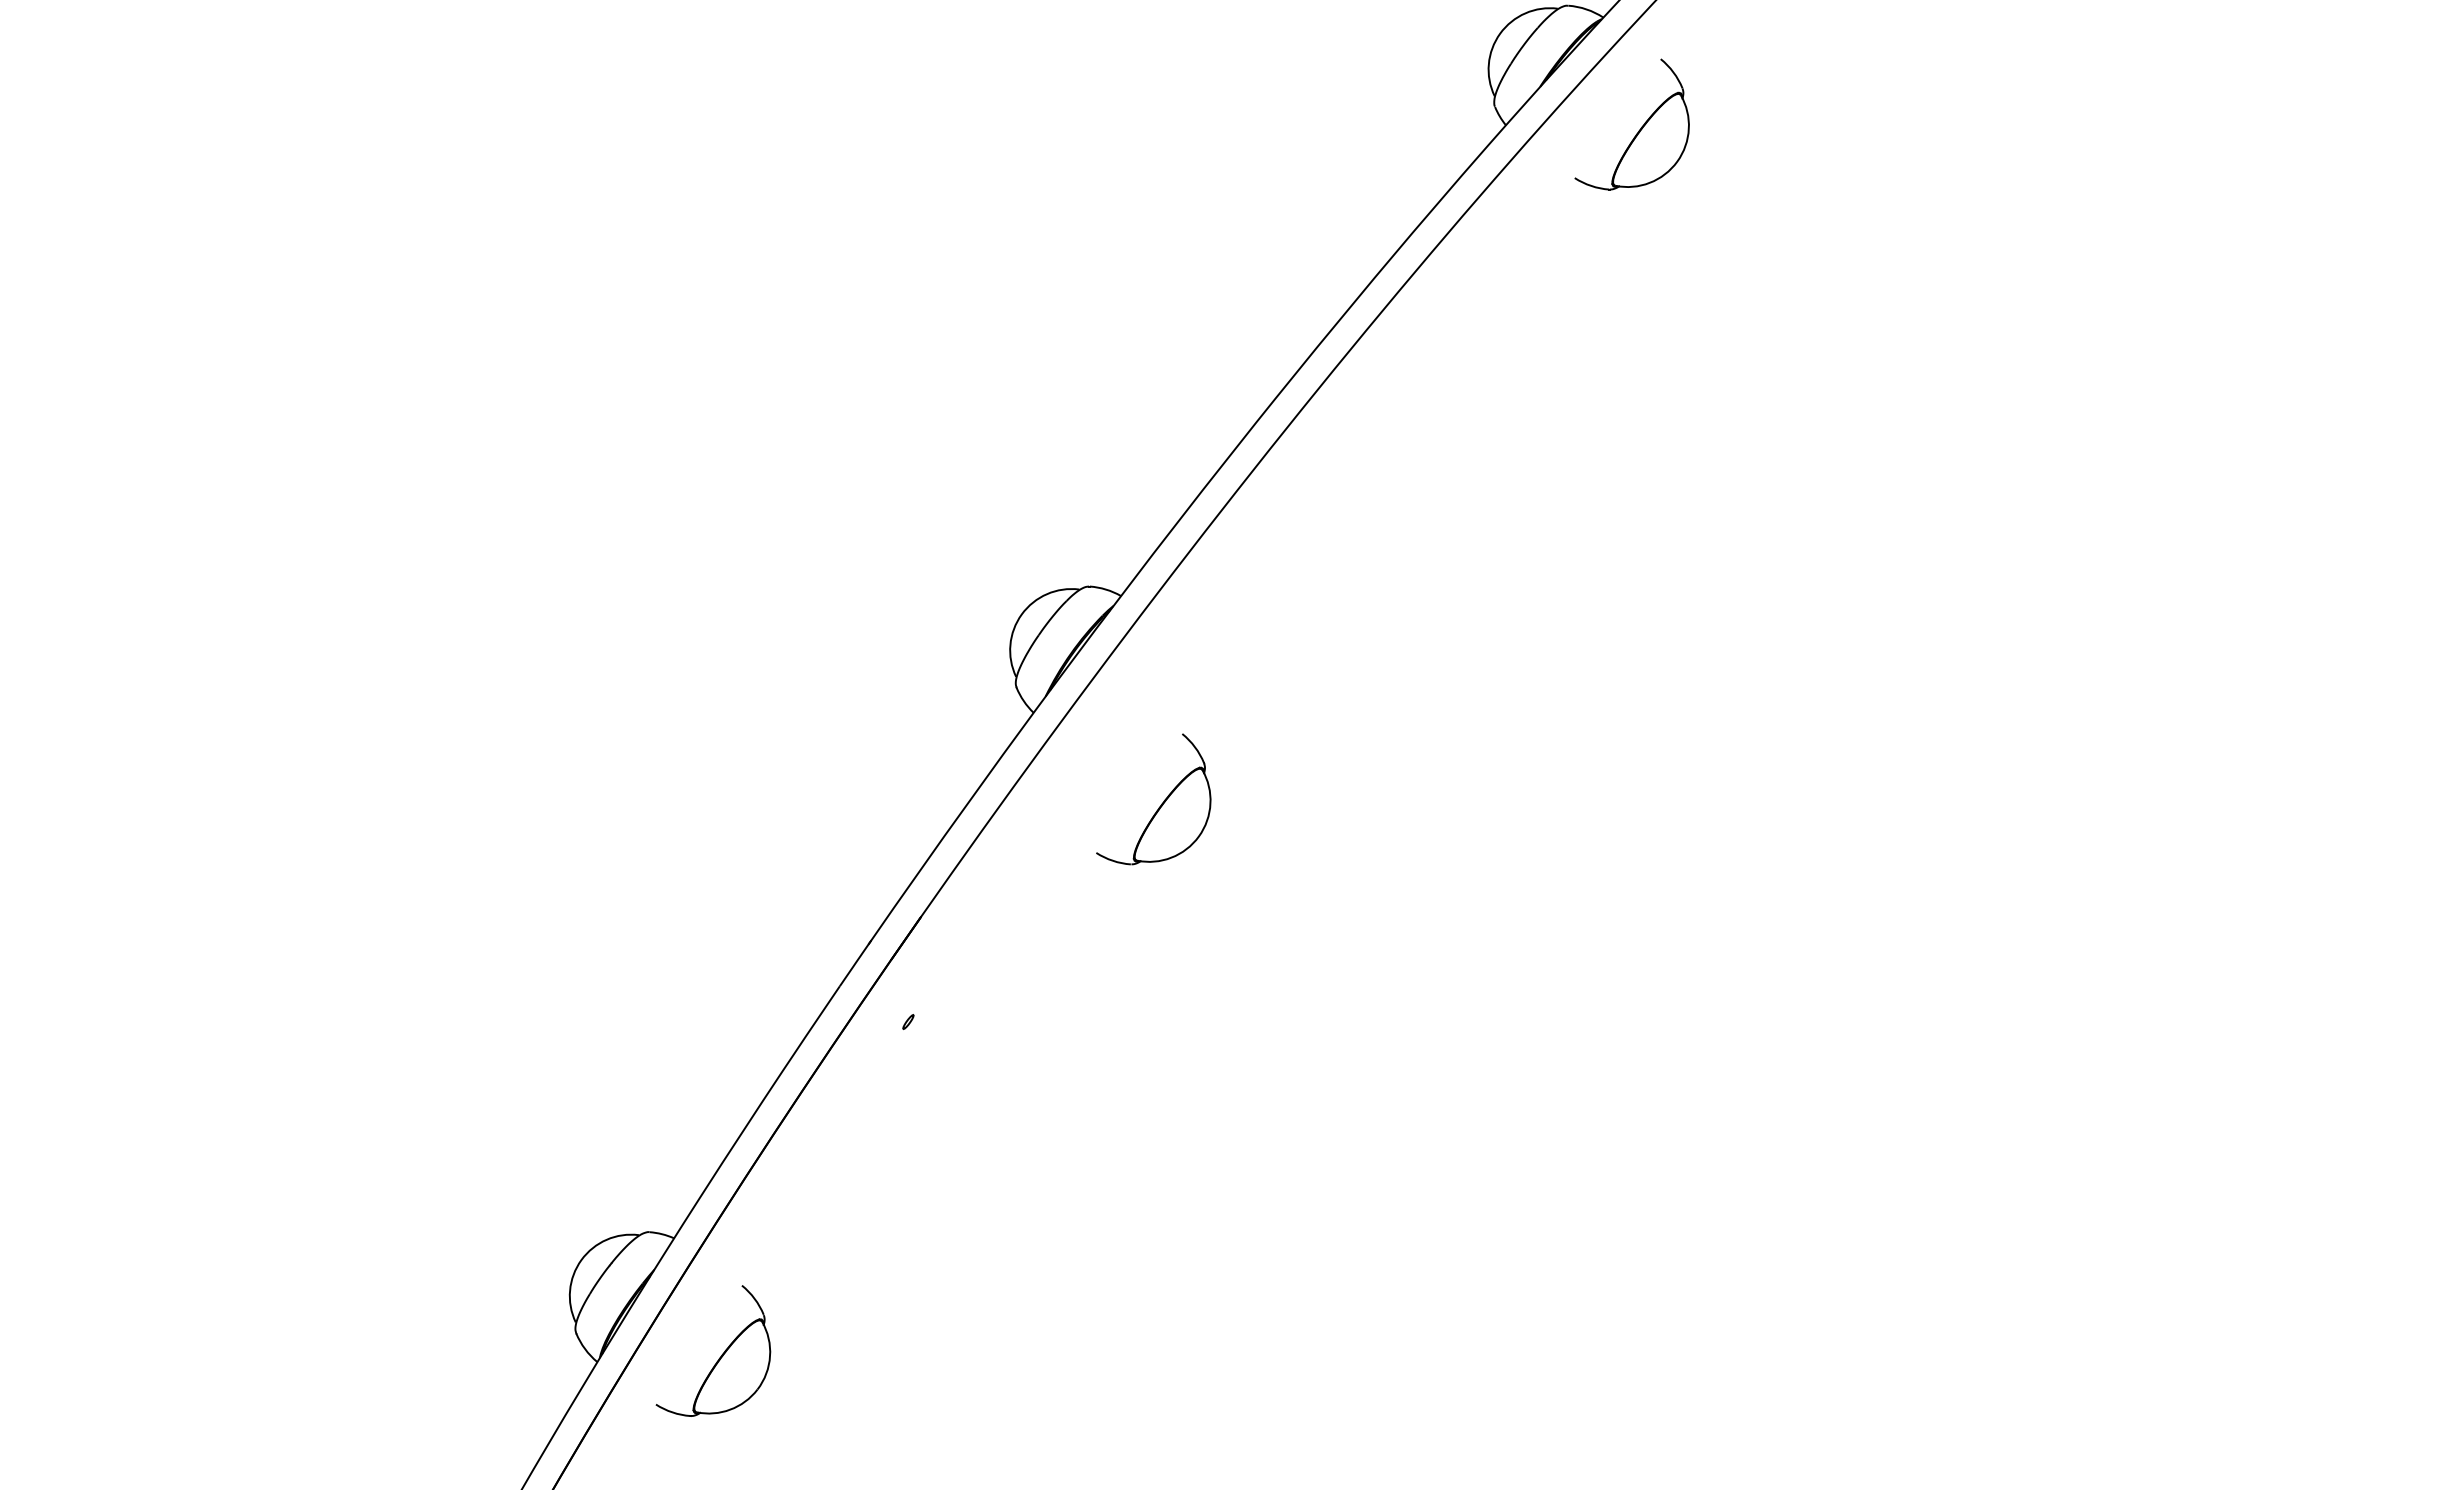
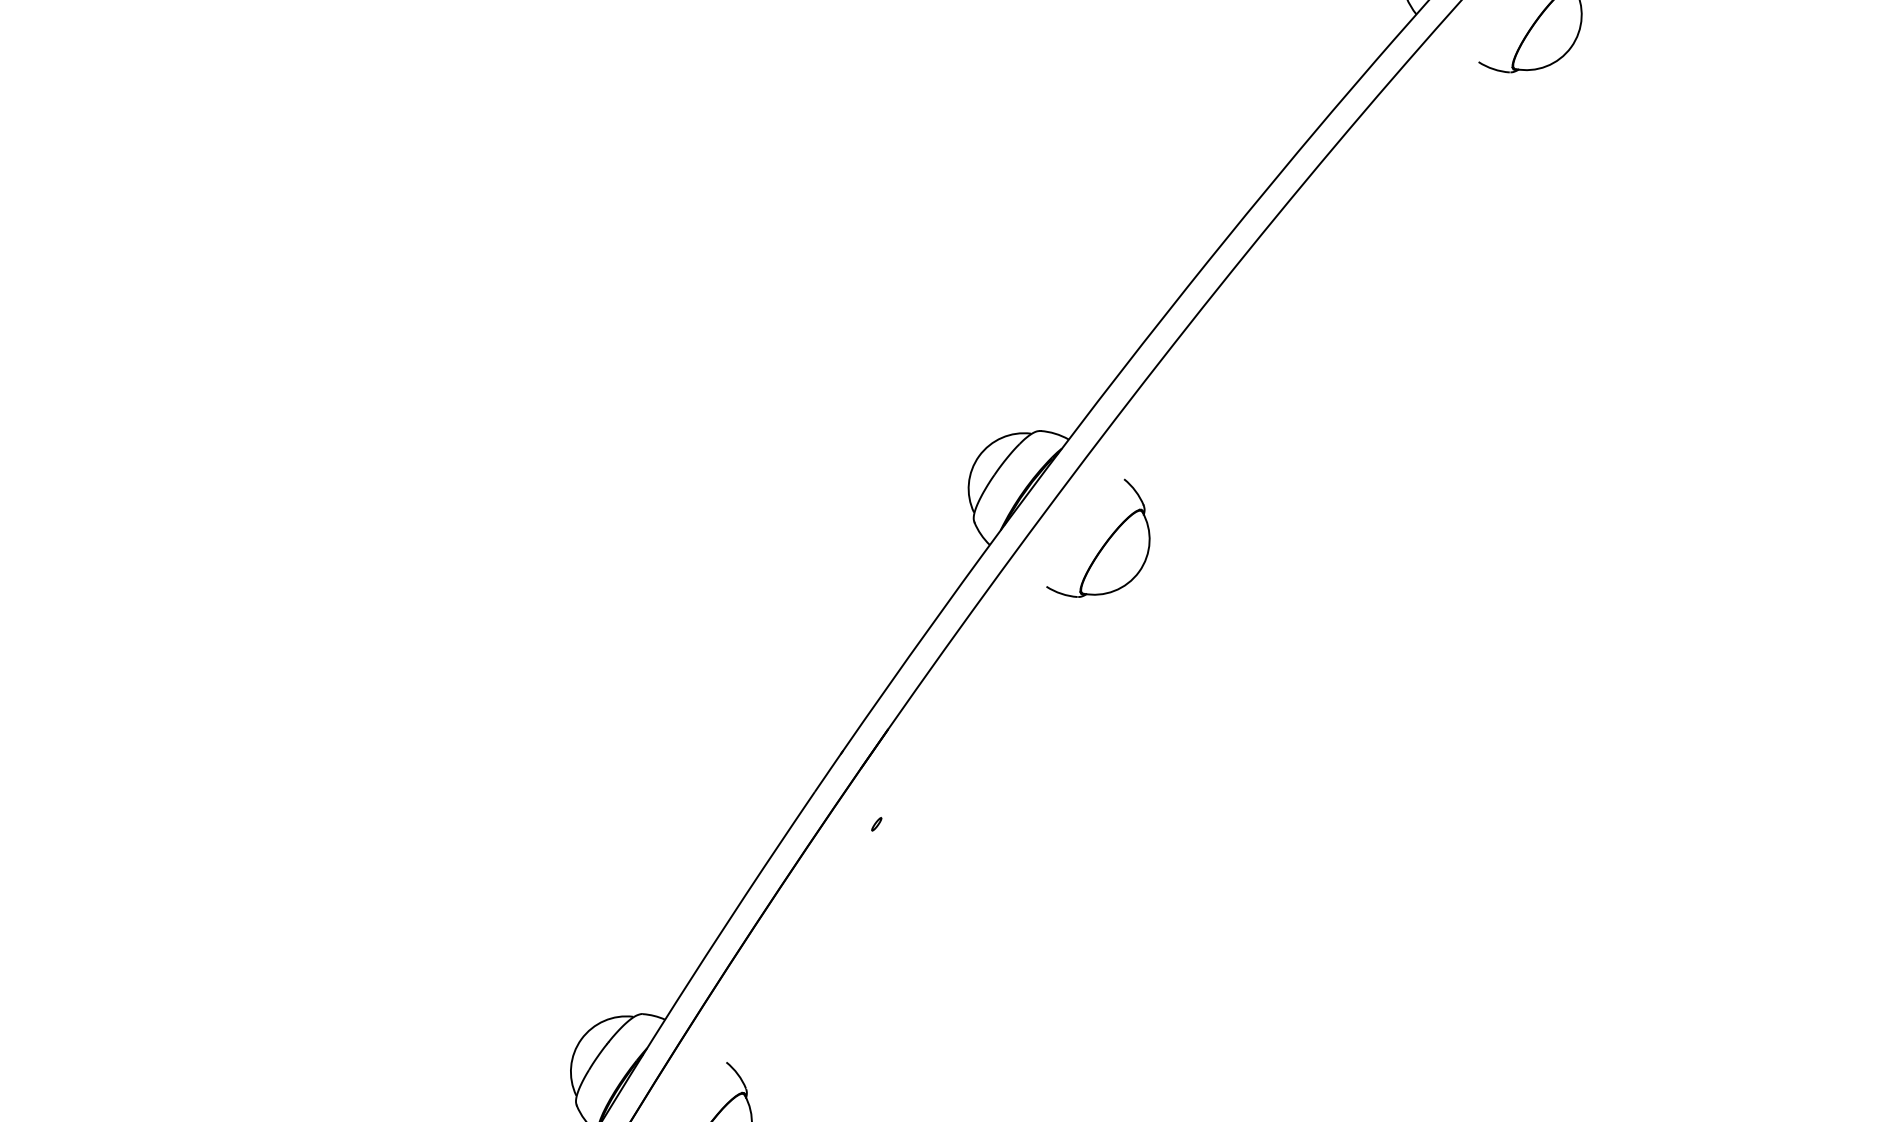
part: (1161, 803) -> (1105, 542), moved

